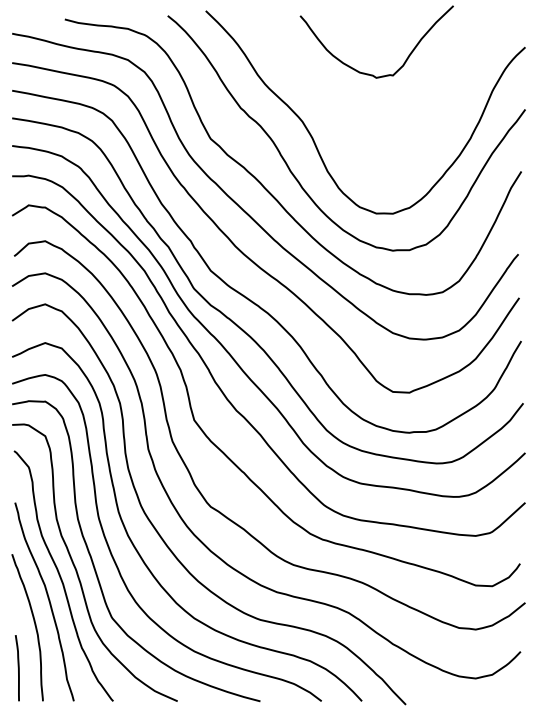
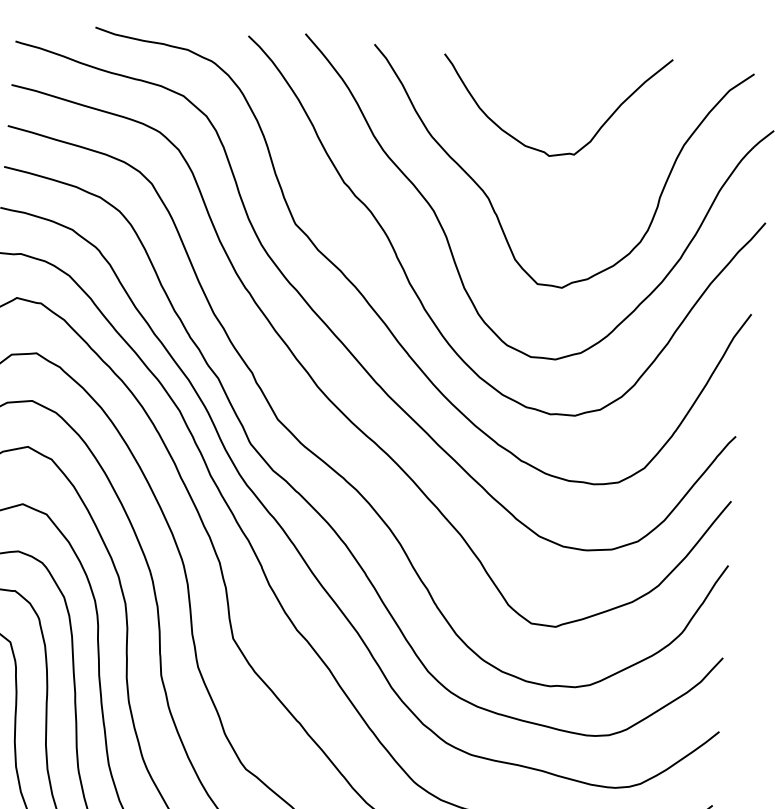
curve: (339, 109) -> (490, 197), added

